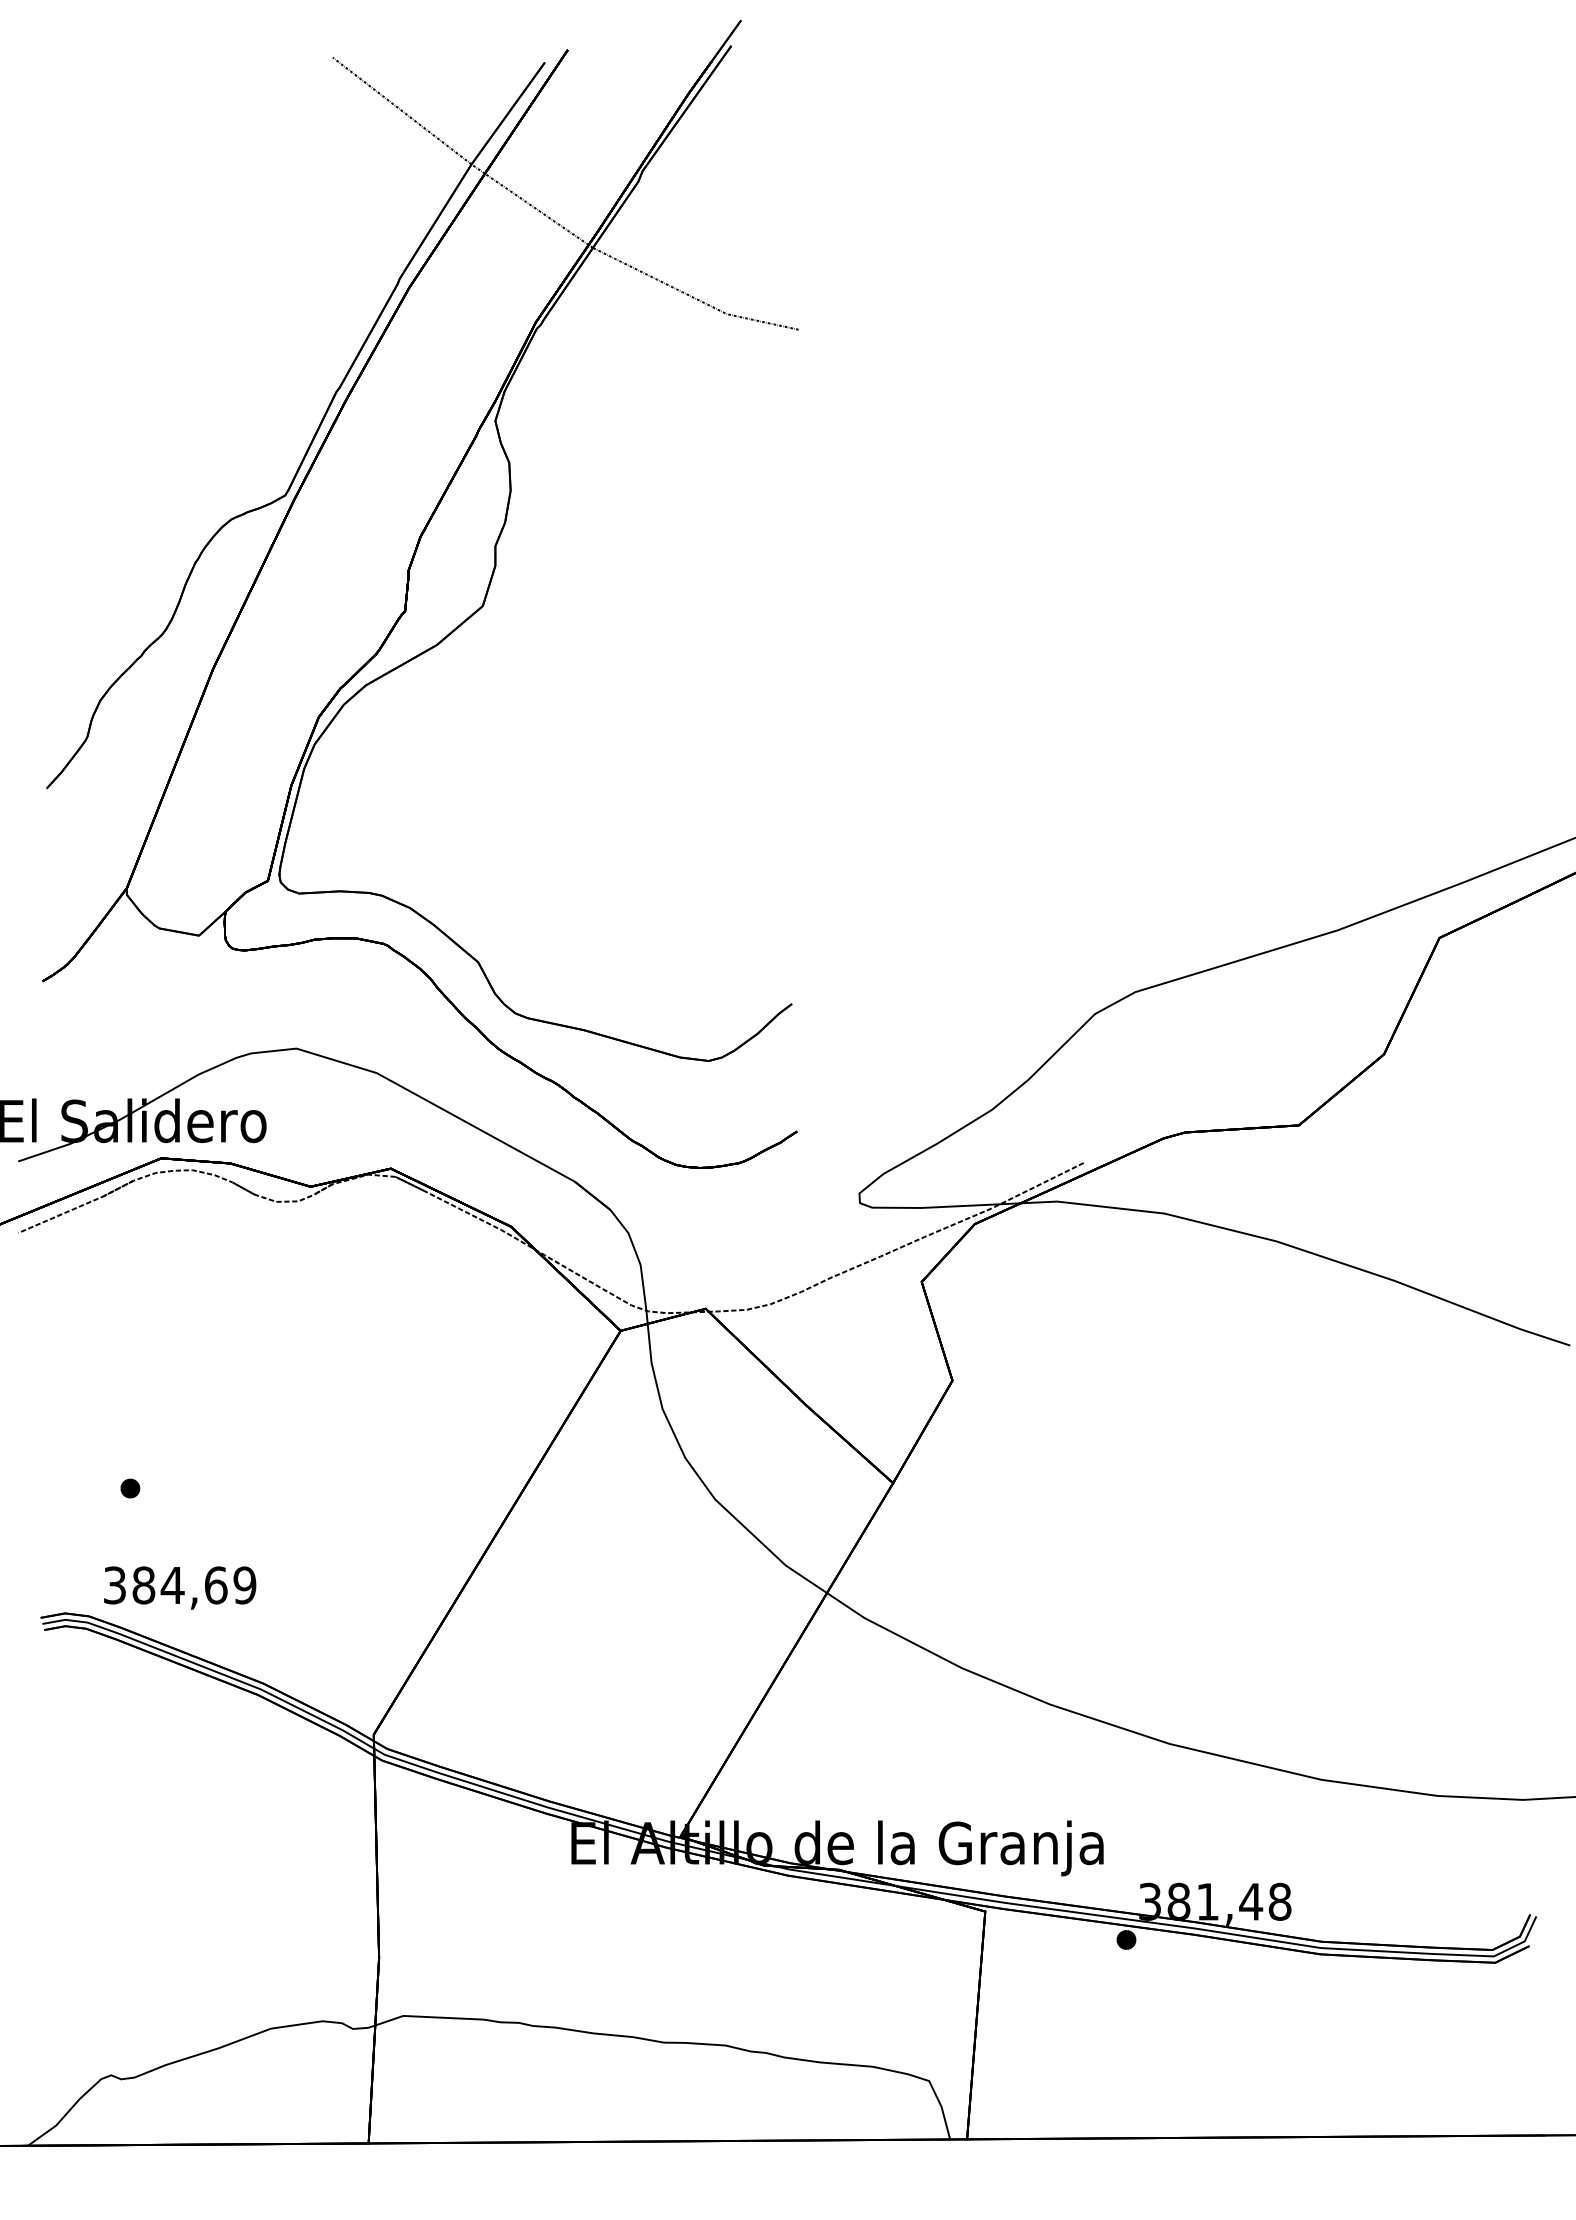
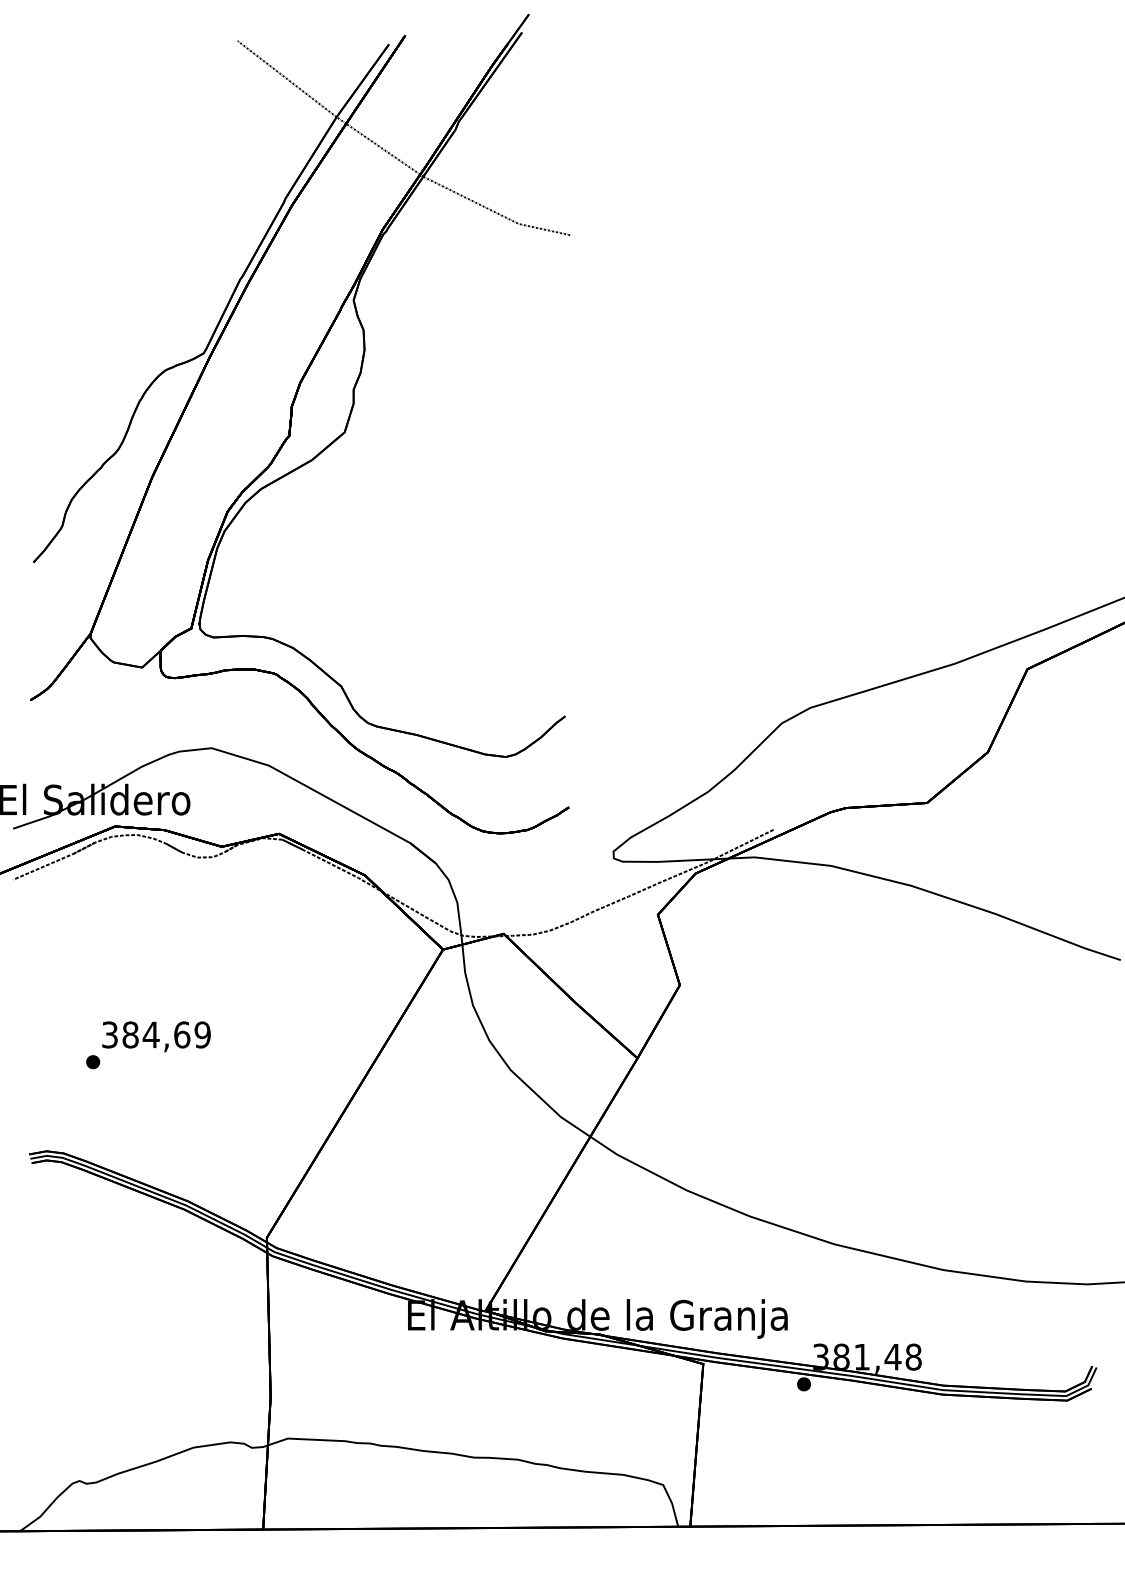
text: (180, 1587) -> (156, 1036), moved

